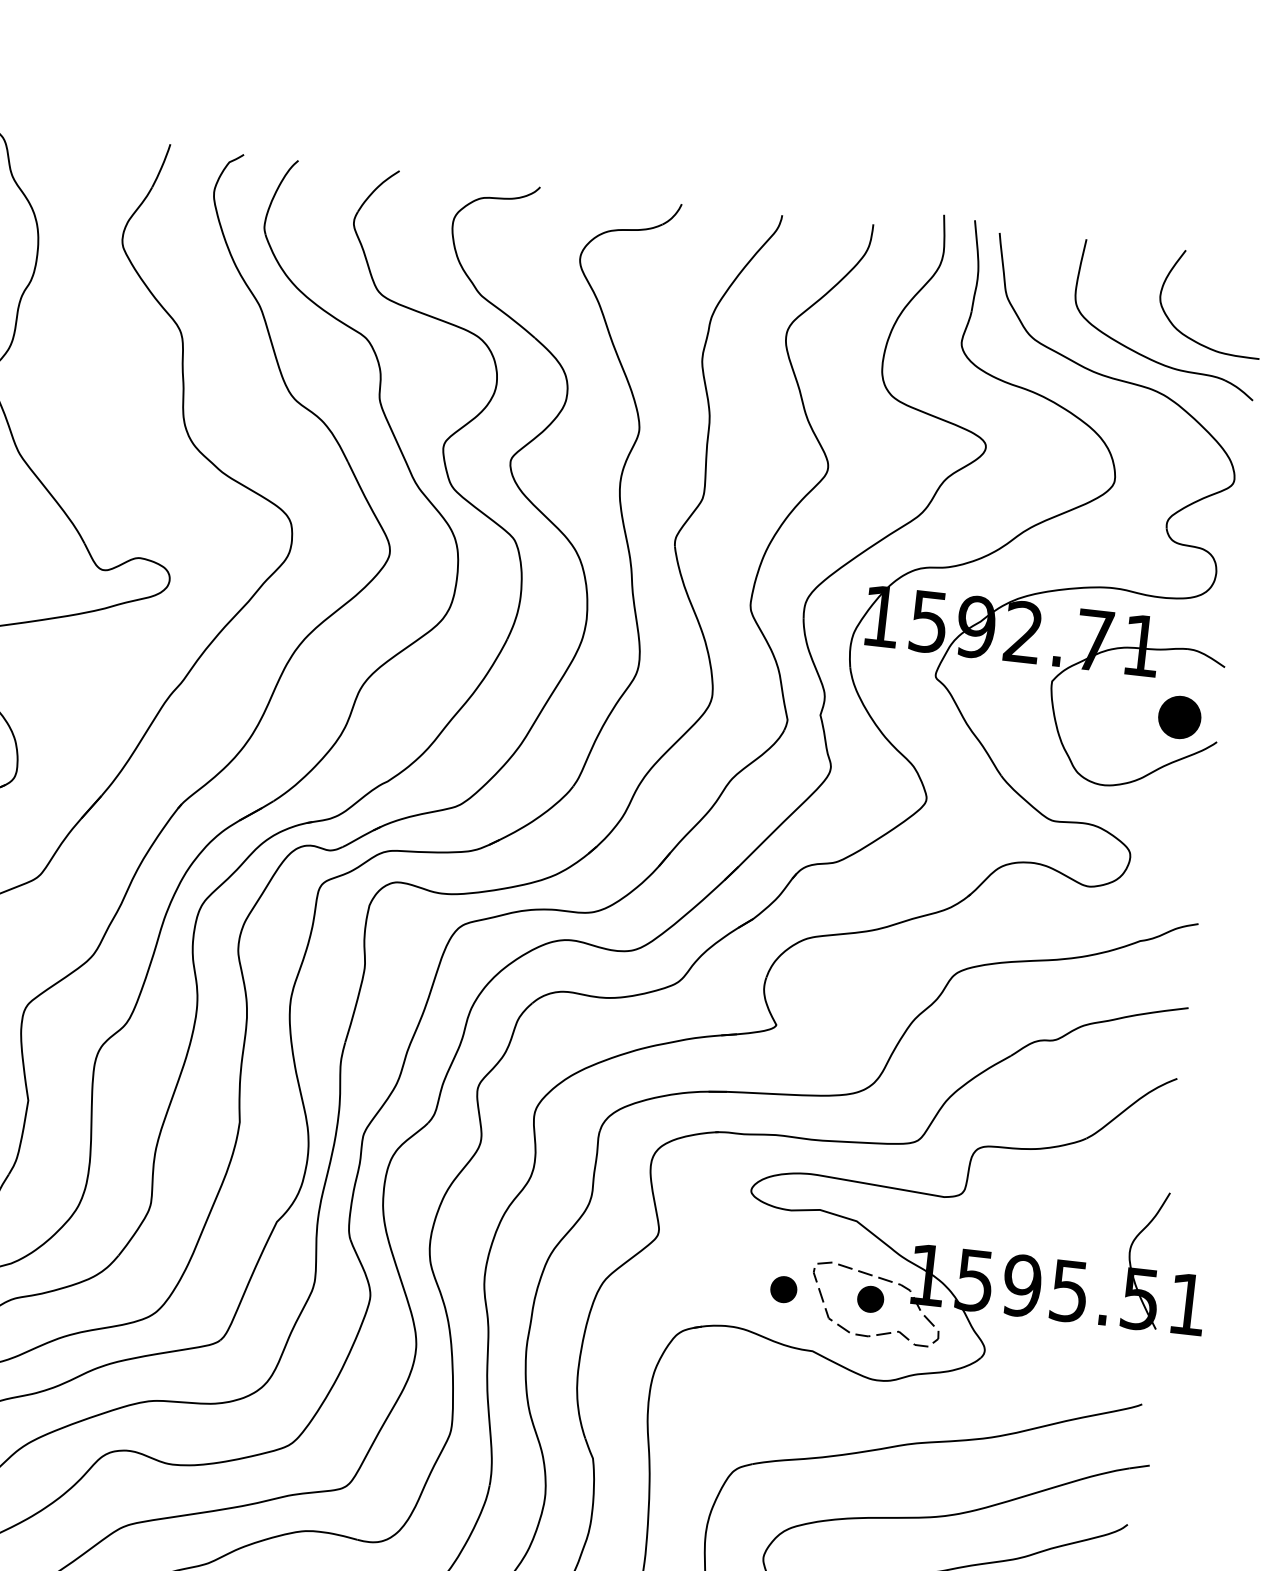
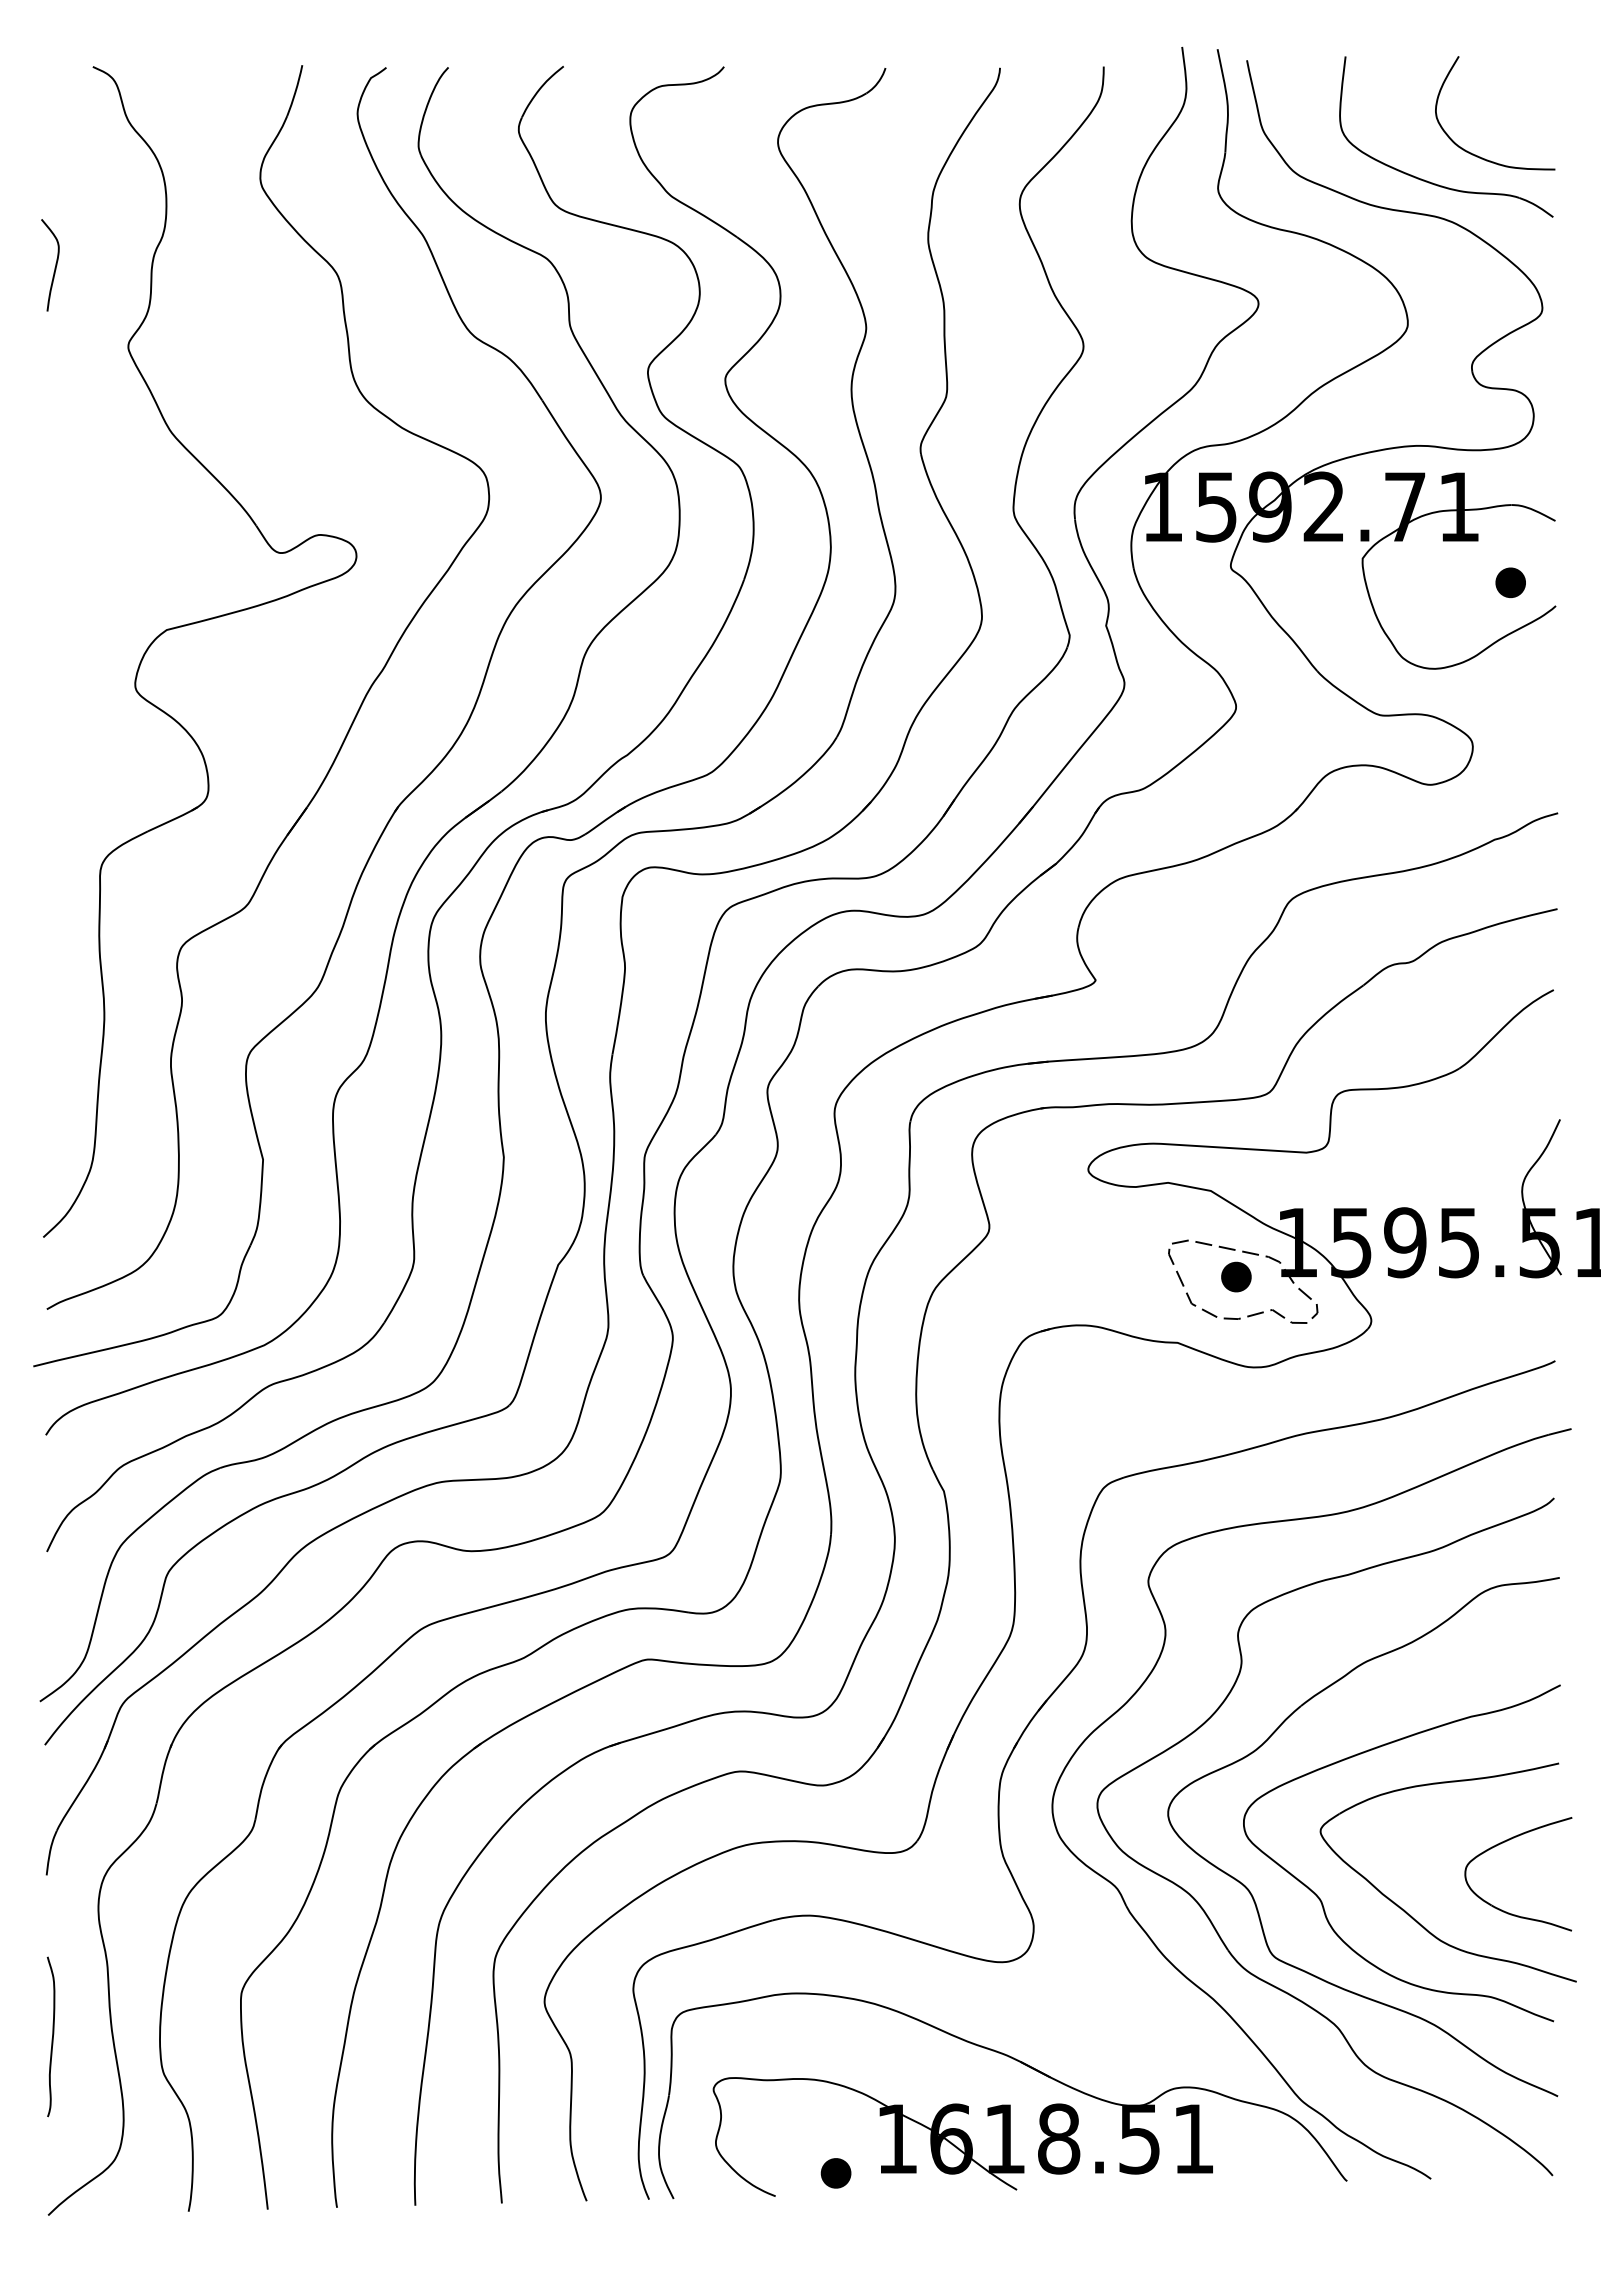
part: (1179, 716) -> (1510, 582), size x0.62
part: (783, 1289) -> (1137, 1276), removed

